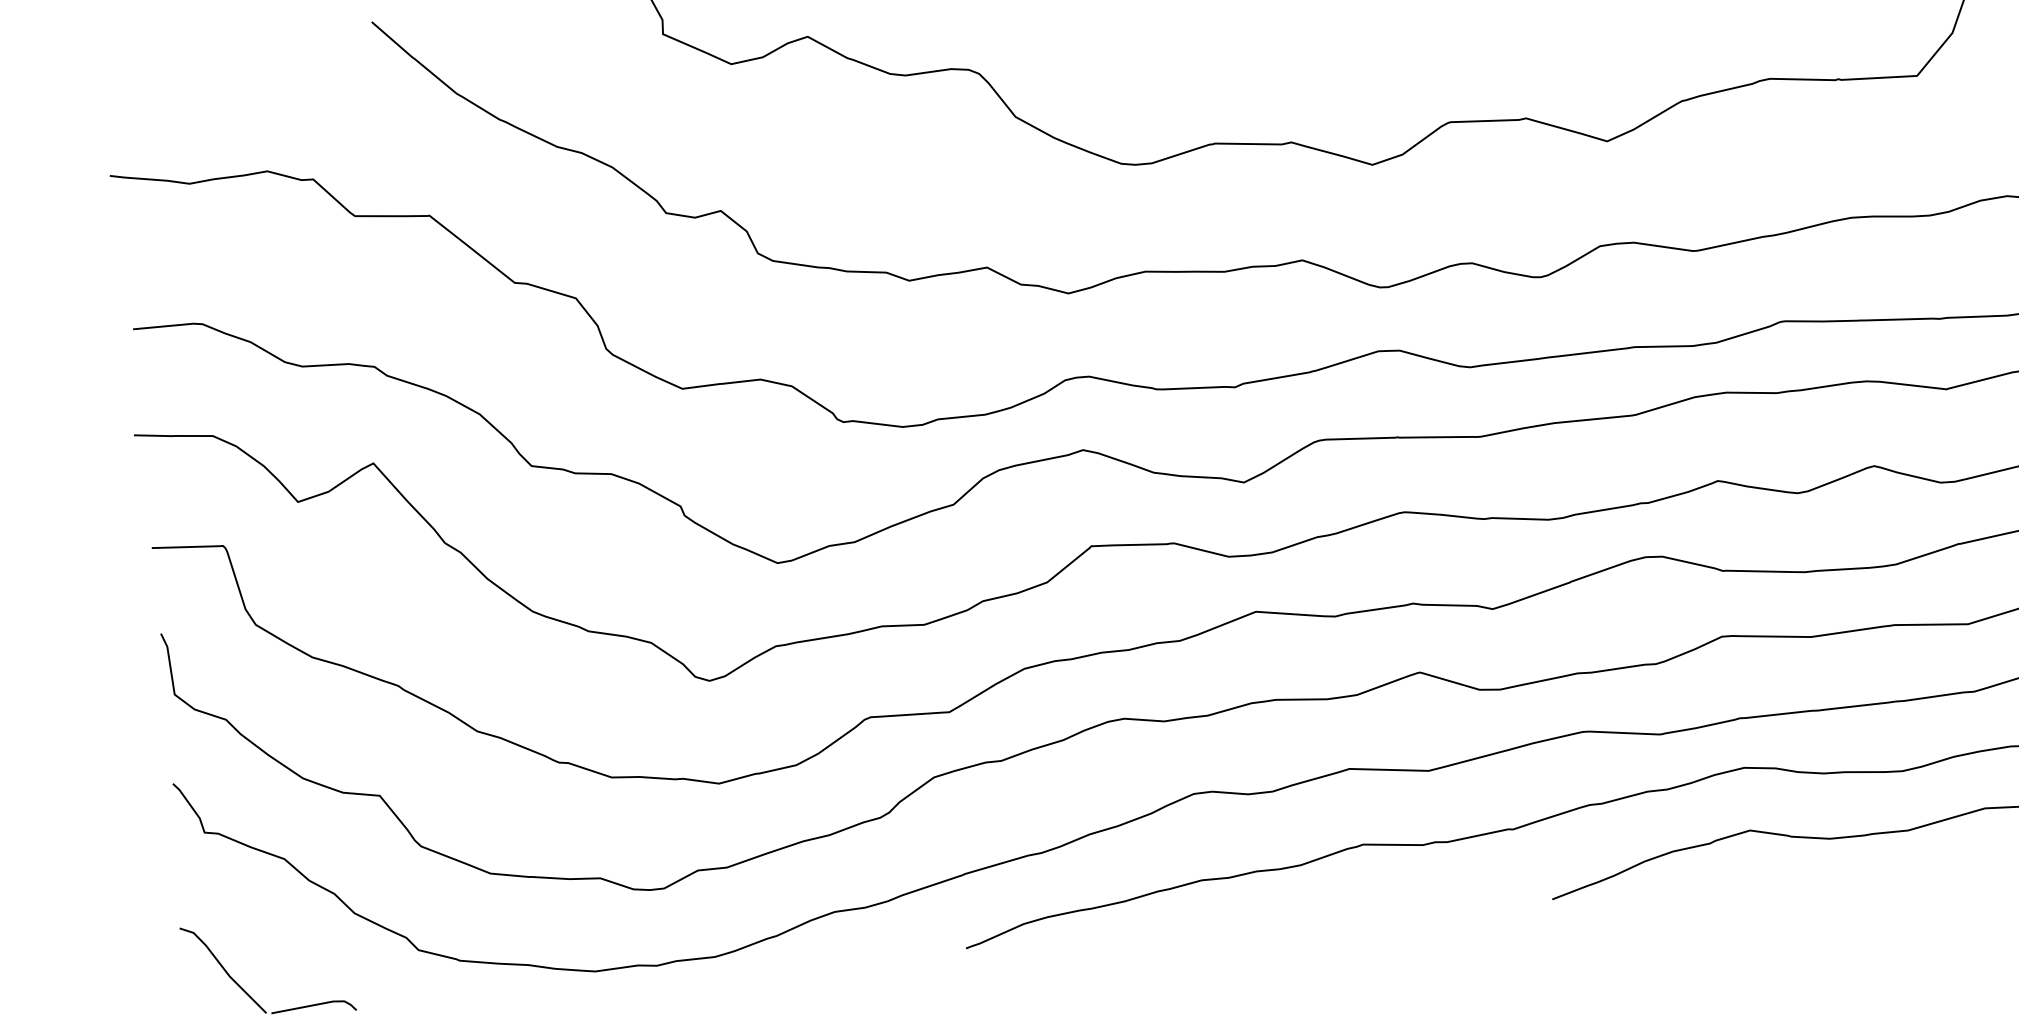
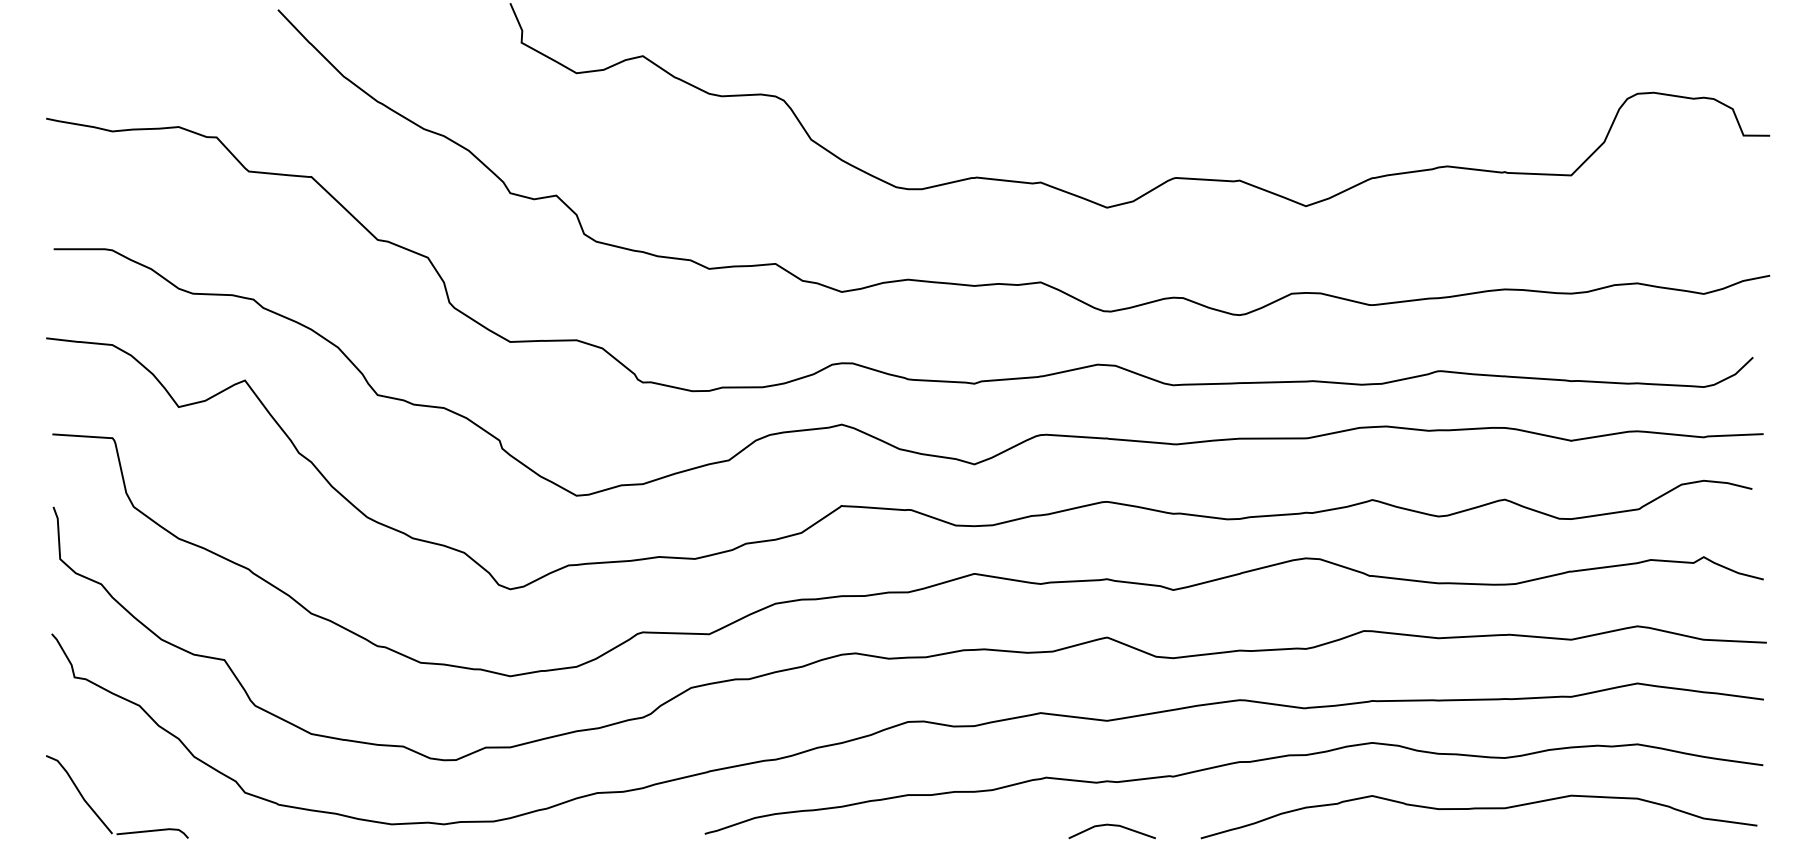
line: (1446, 895) -> (1112, 826), added

